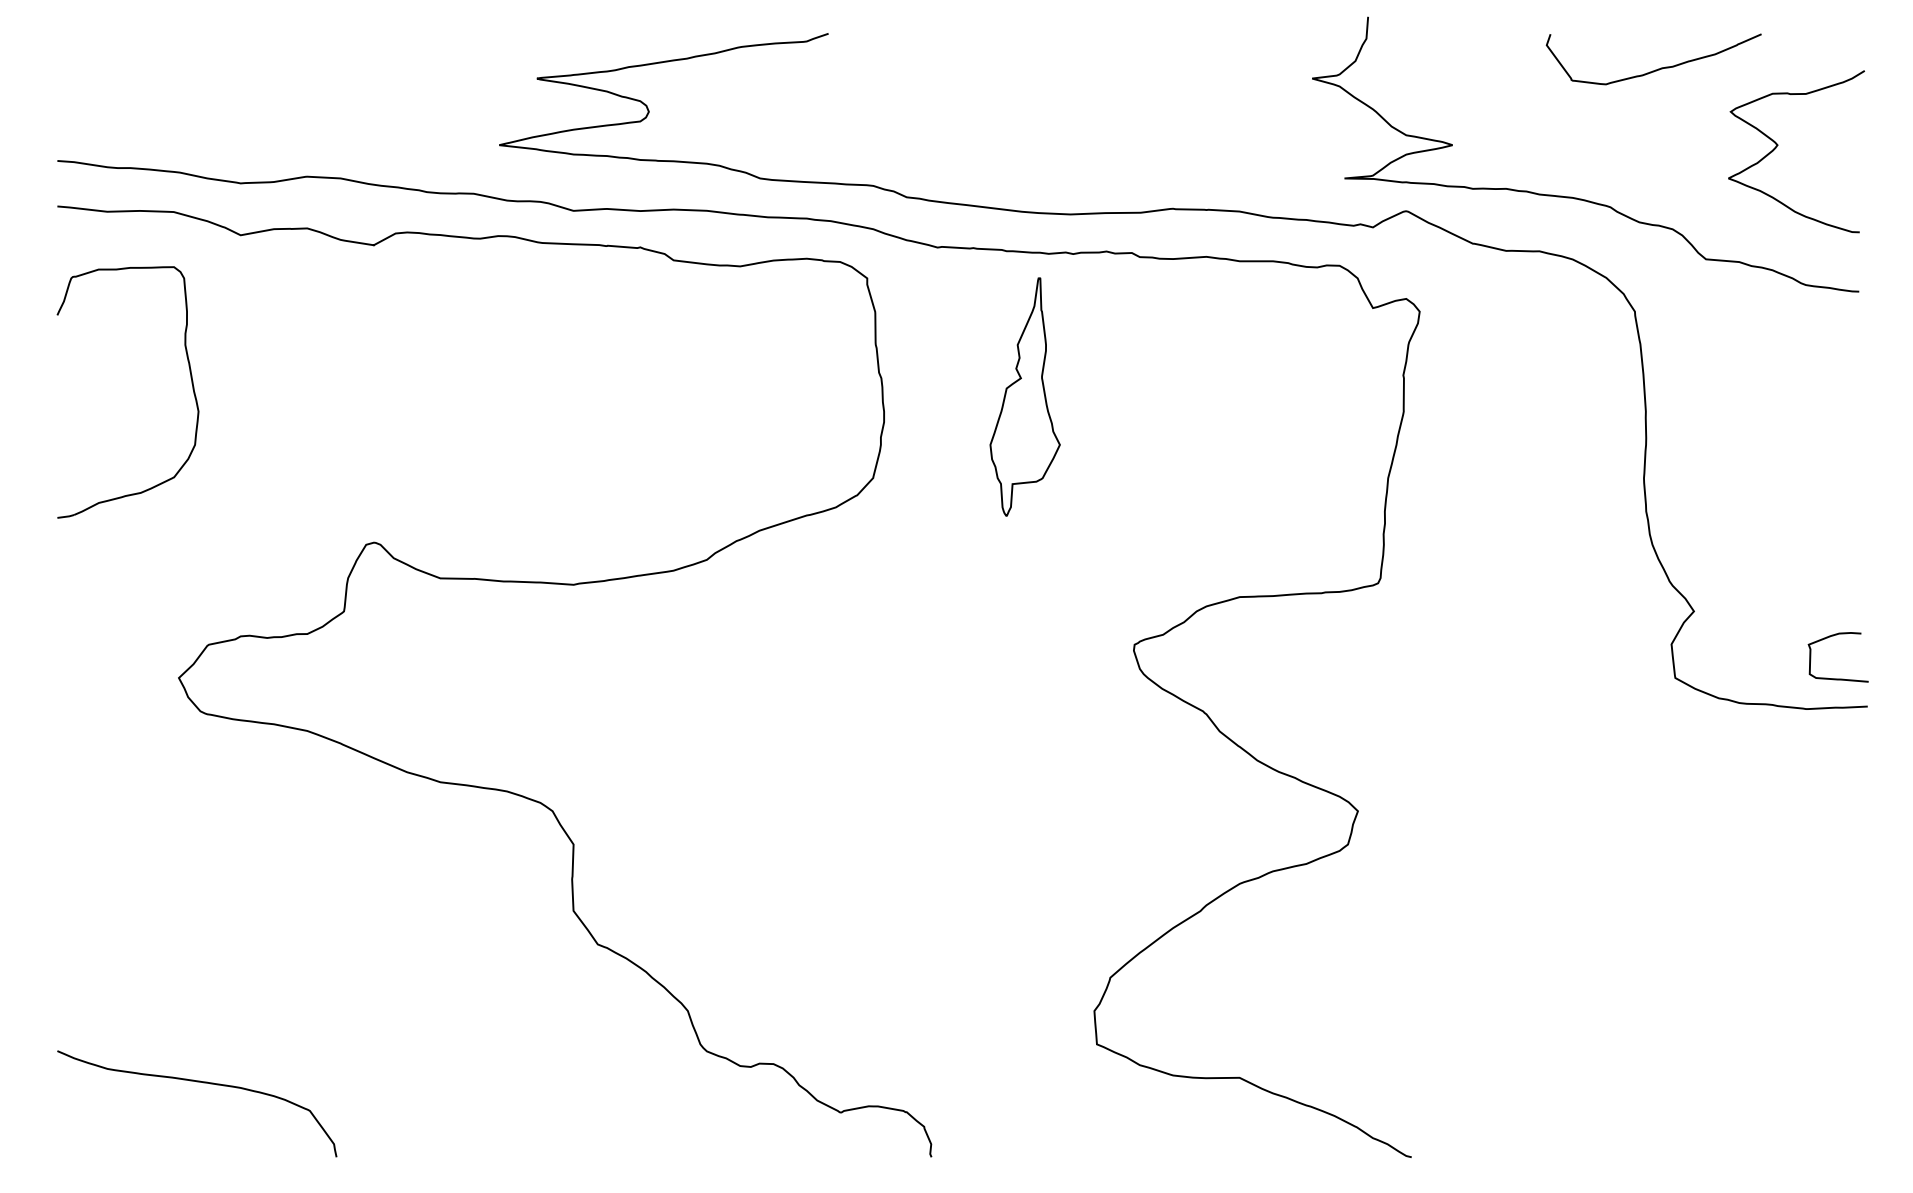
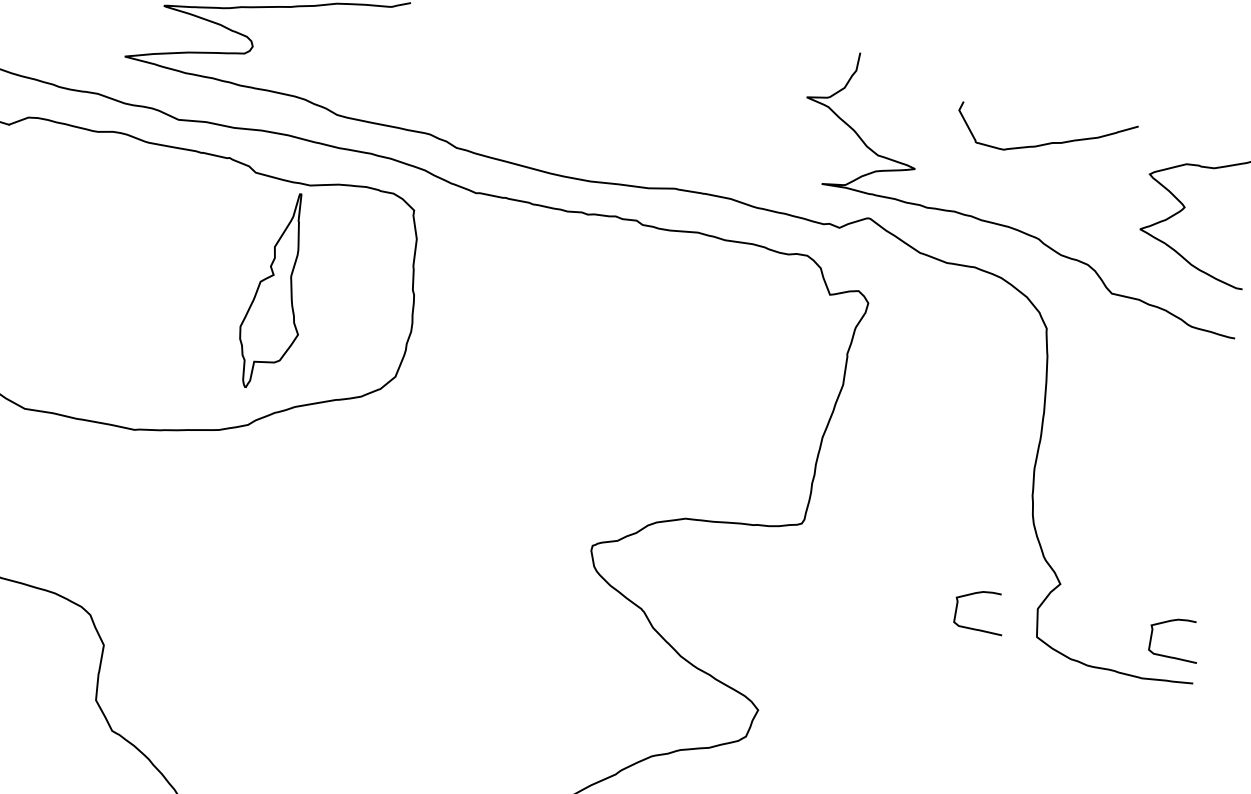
curve: (1655, 69) -> (1046, 143), moved
part: (1024, 396) -> (274, 290), moved
curve: (1602, 678) -> (976, 628), added

